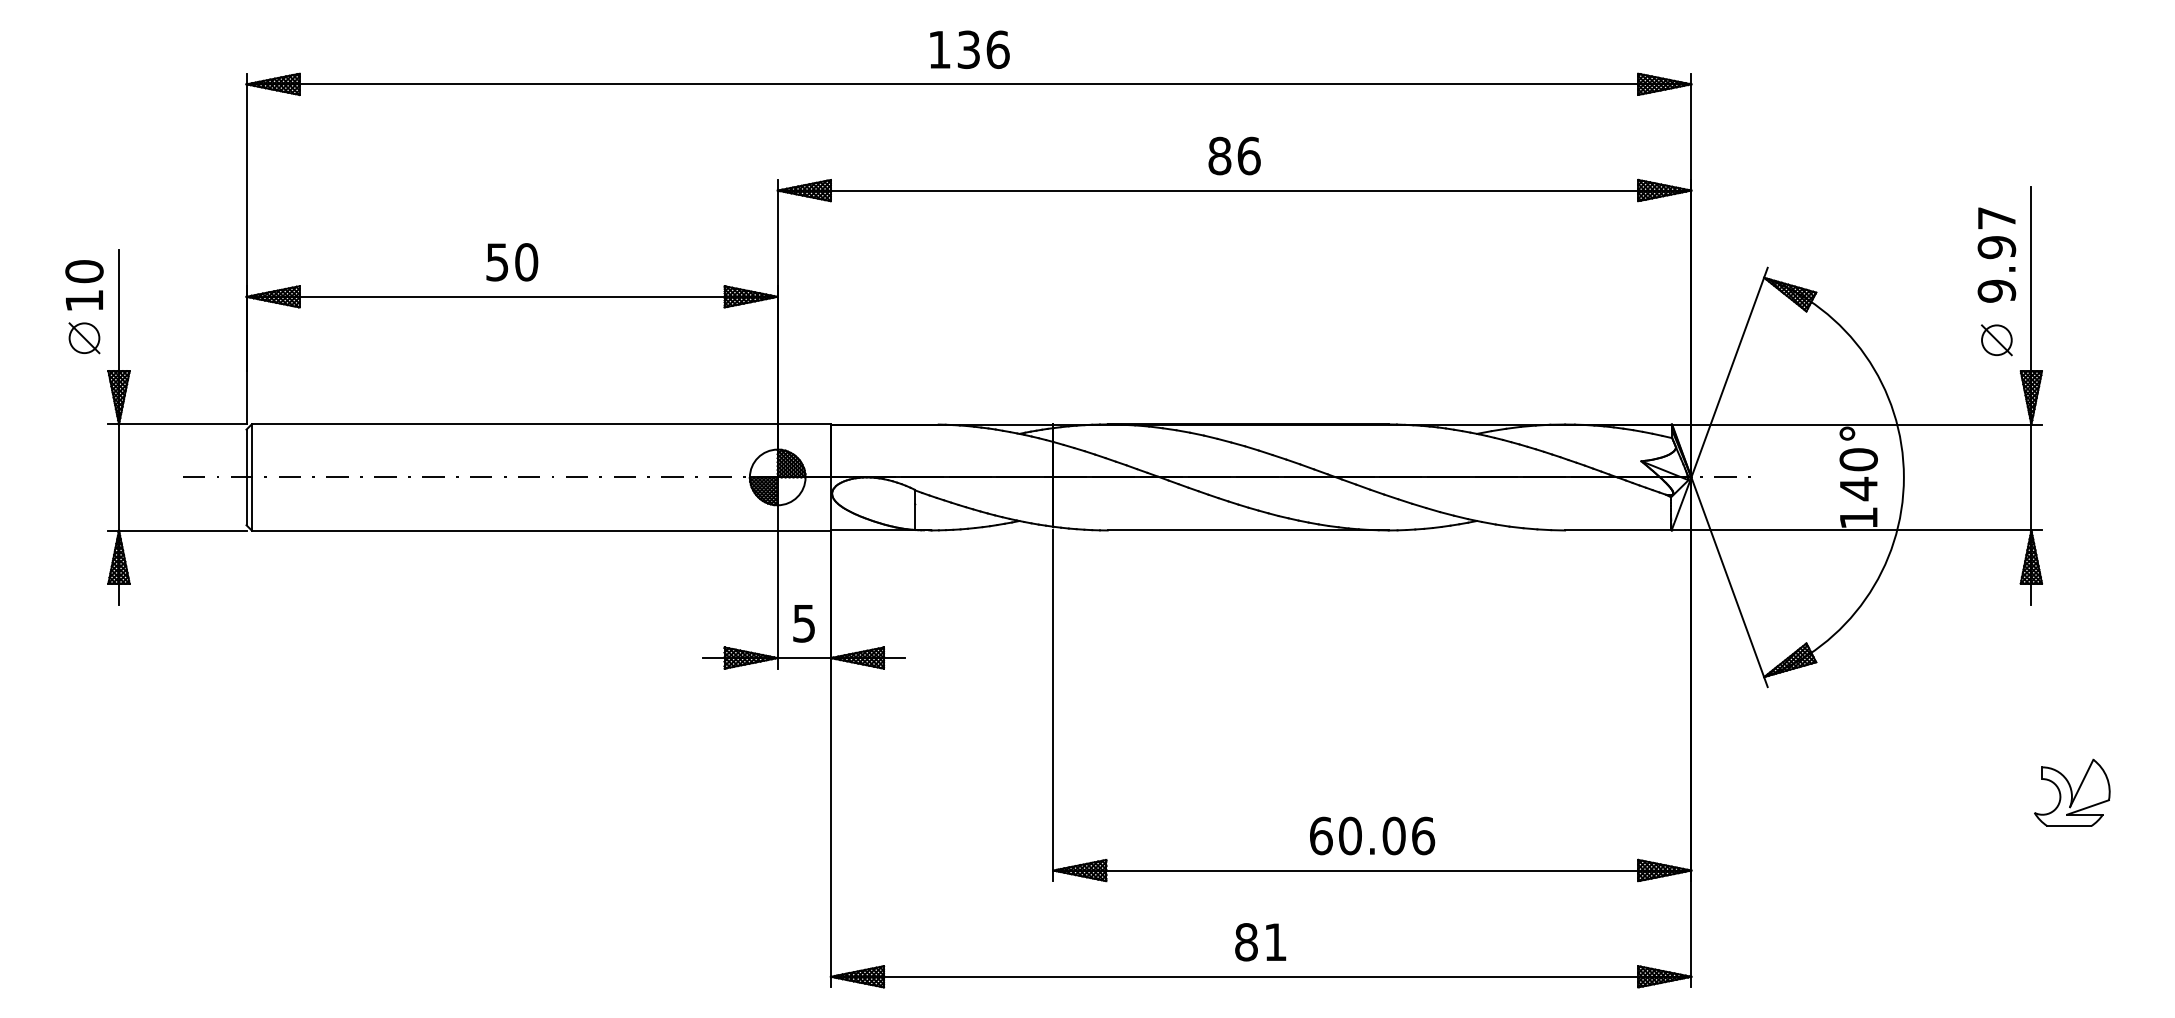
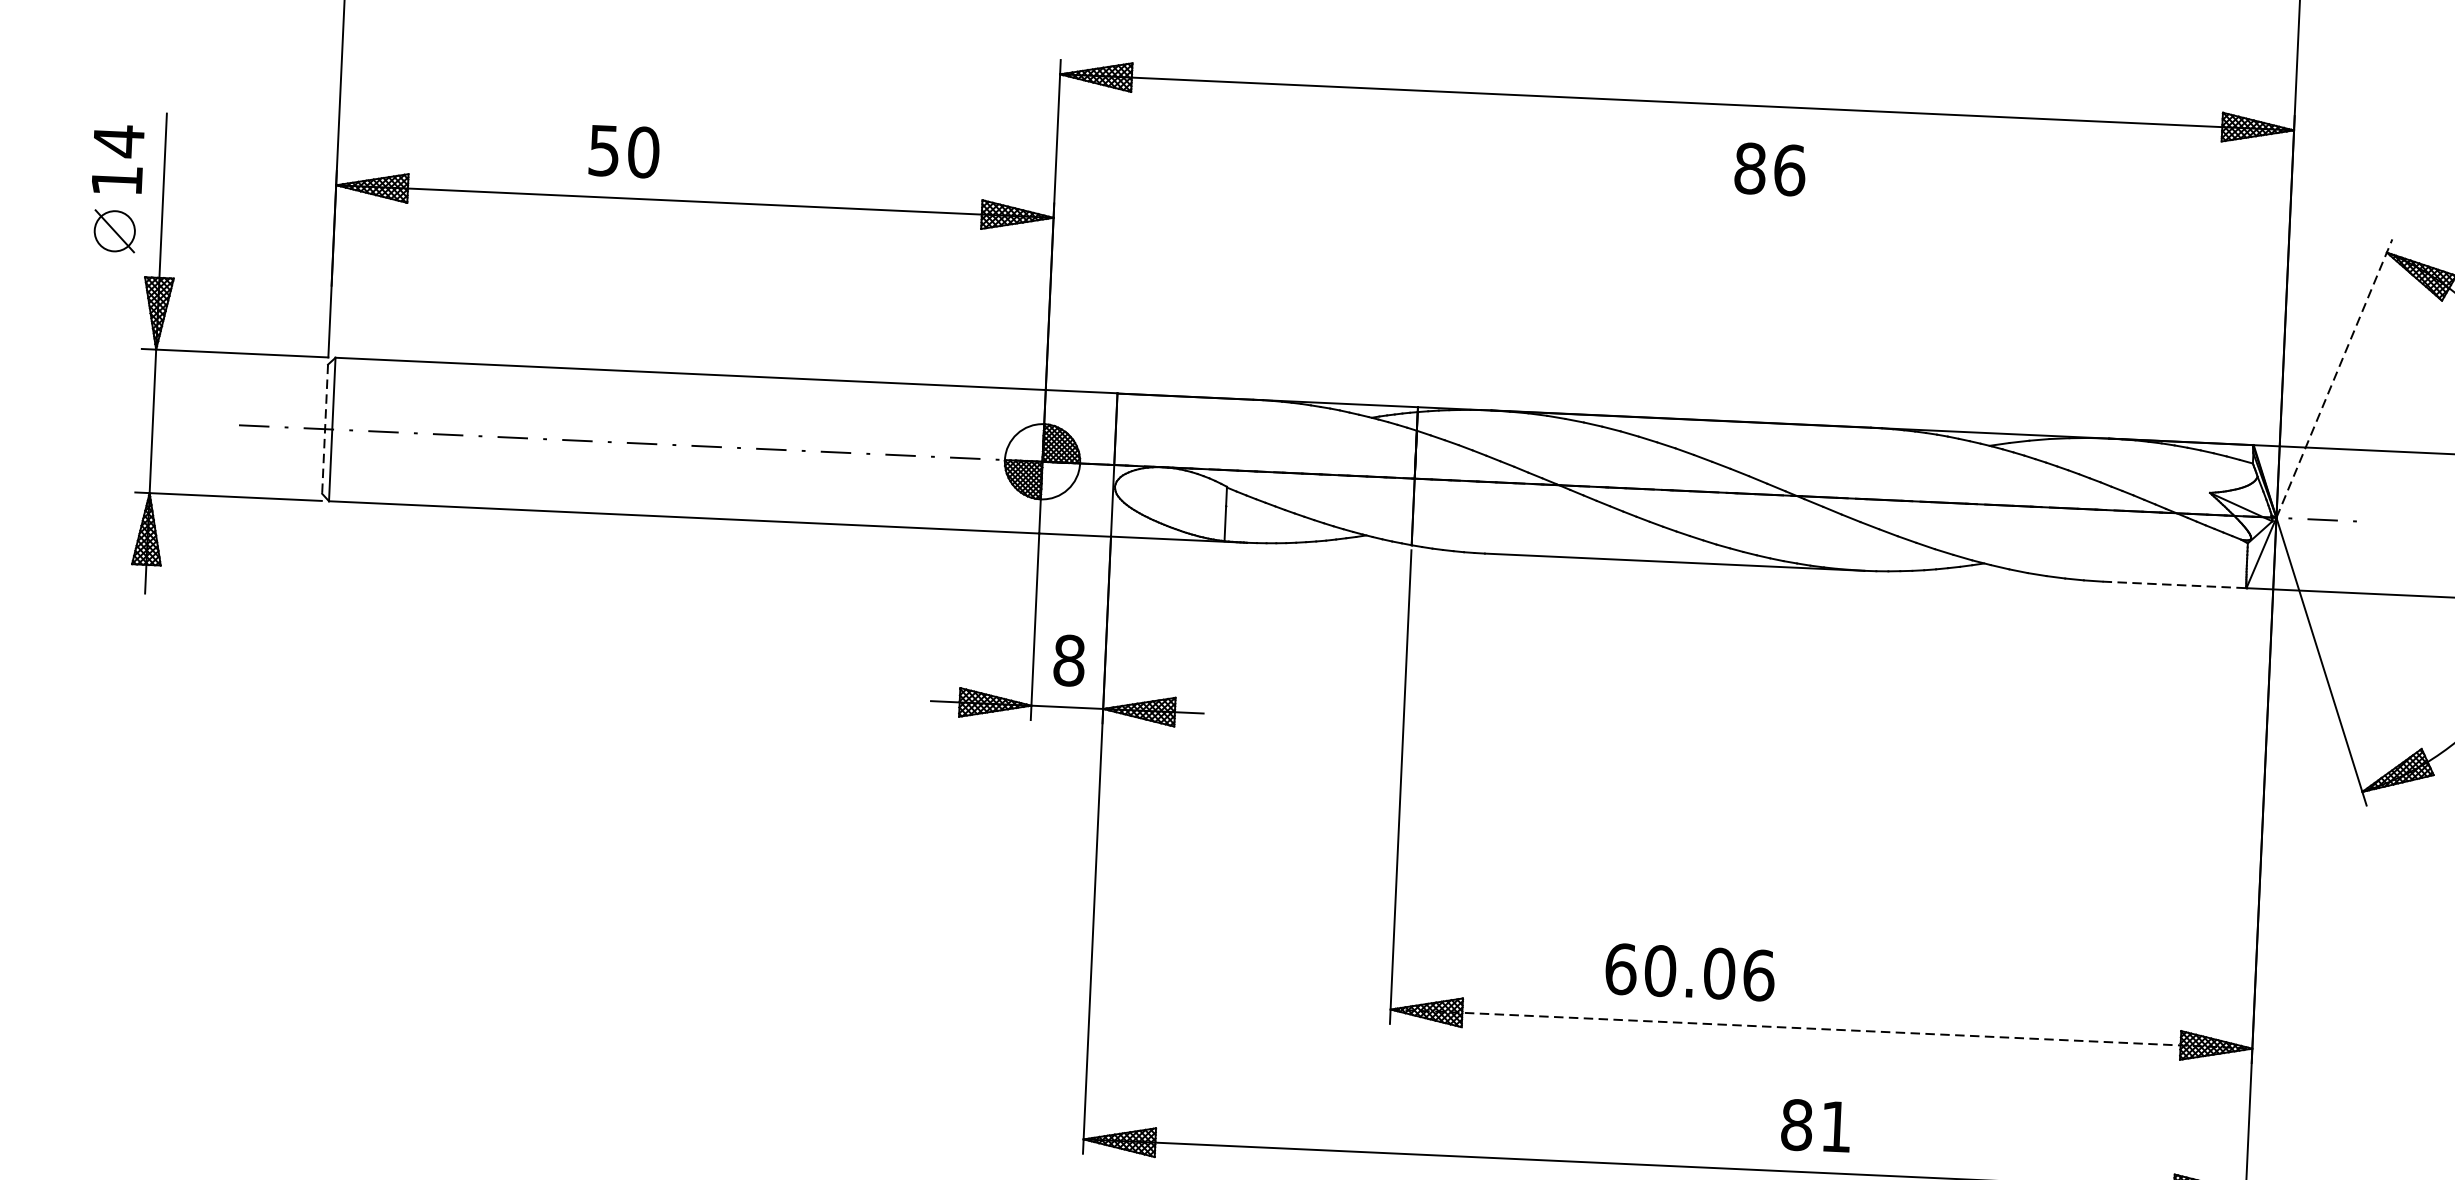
text: (1234, 155) -> (1770, 168), moved
text: (512, 262) -> (624, 151), moved
text: (84, 271) -> (118, 141), 10 -> 14
line: (1729, 372) -> (2334, 378), solid -> dashed
line: (246, 477) -> (325, 429), solid -> dashed
line: (1618, 530) -> (2174, 584), solid -> dashed
text: (803, 623) -> (1068, 660), 5 -> 8
text: (1372, 835) -> (1690, 971), moved
line: (1372, 870) -> (1821, 1029), solid -> dashed
text: (1260, 942) -> (1815, 1126), moved

